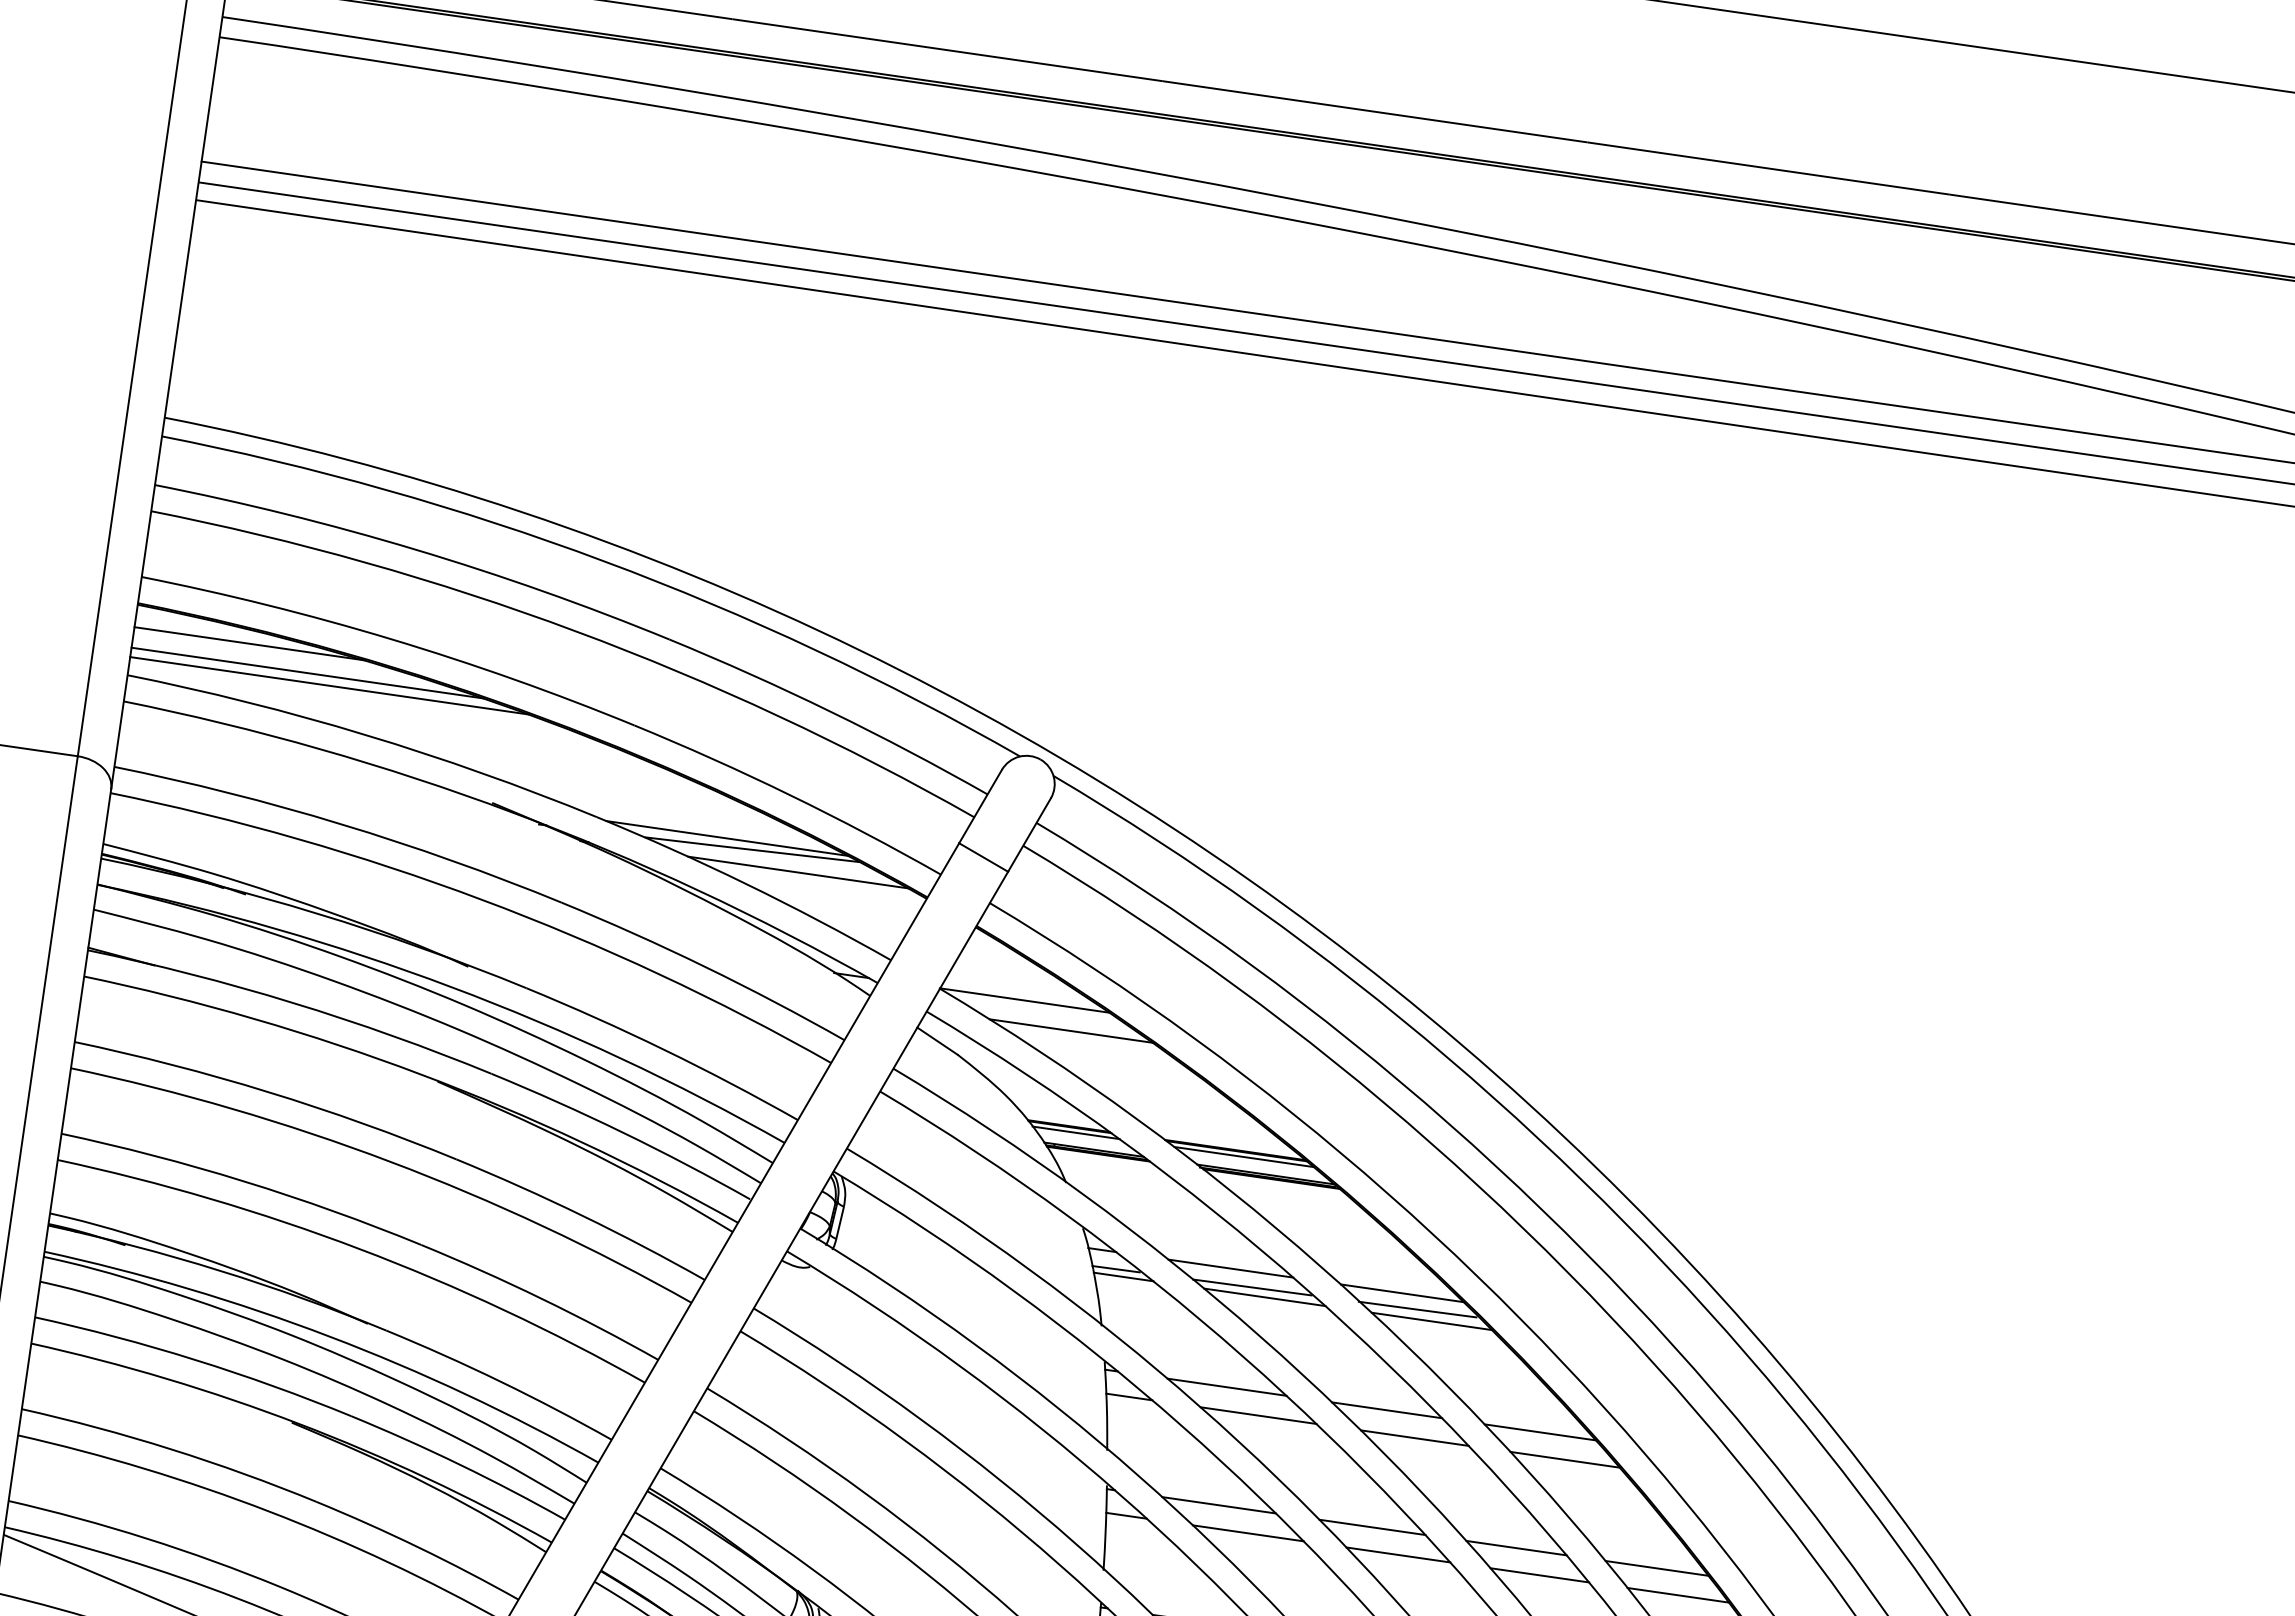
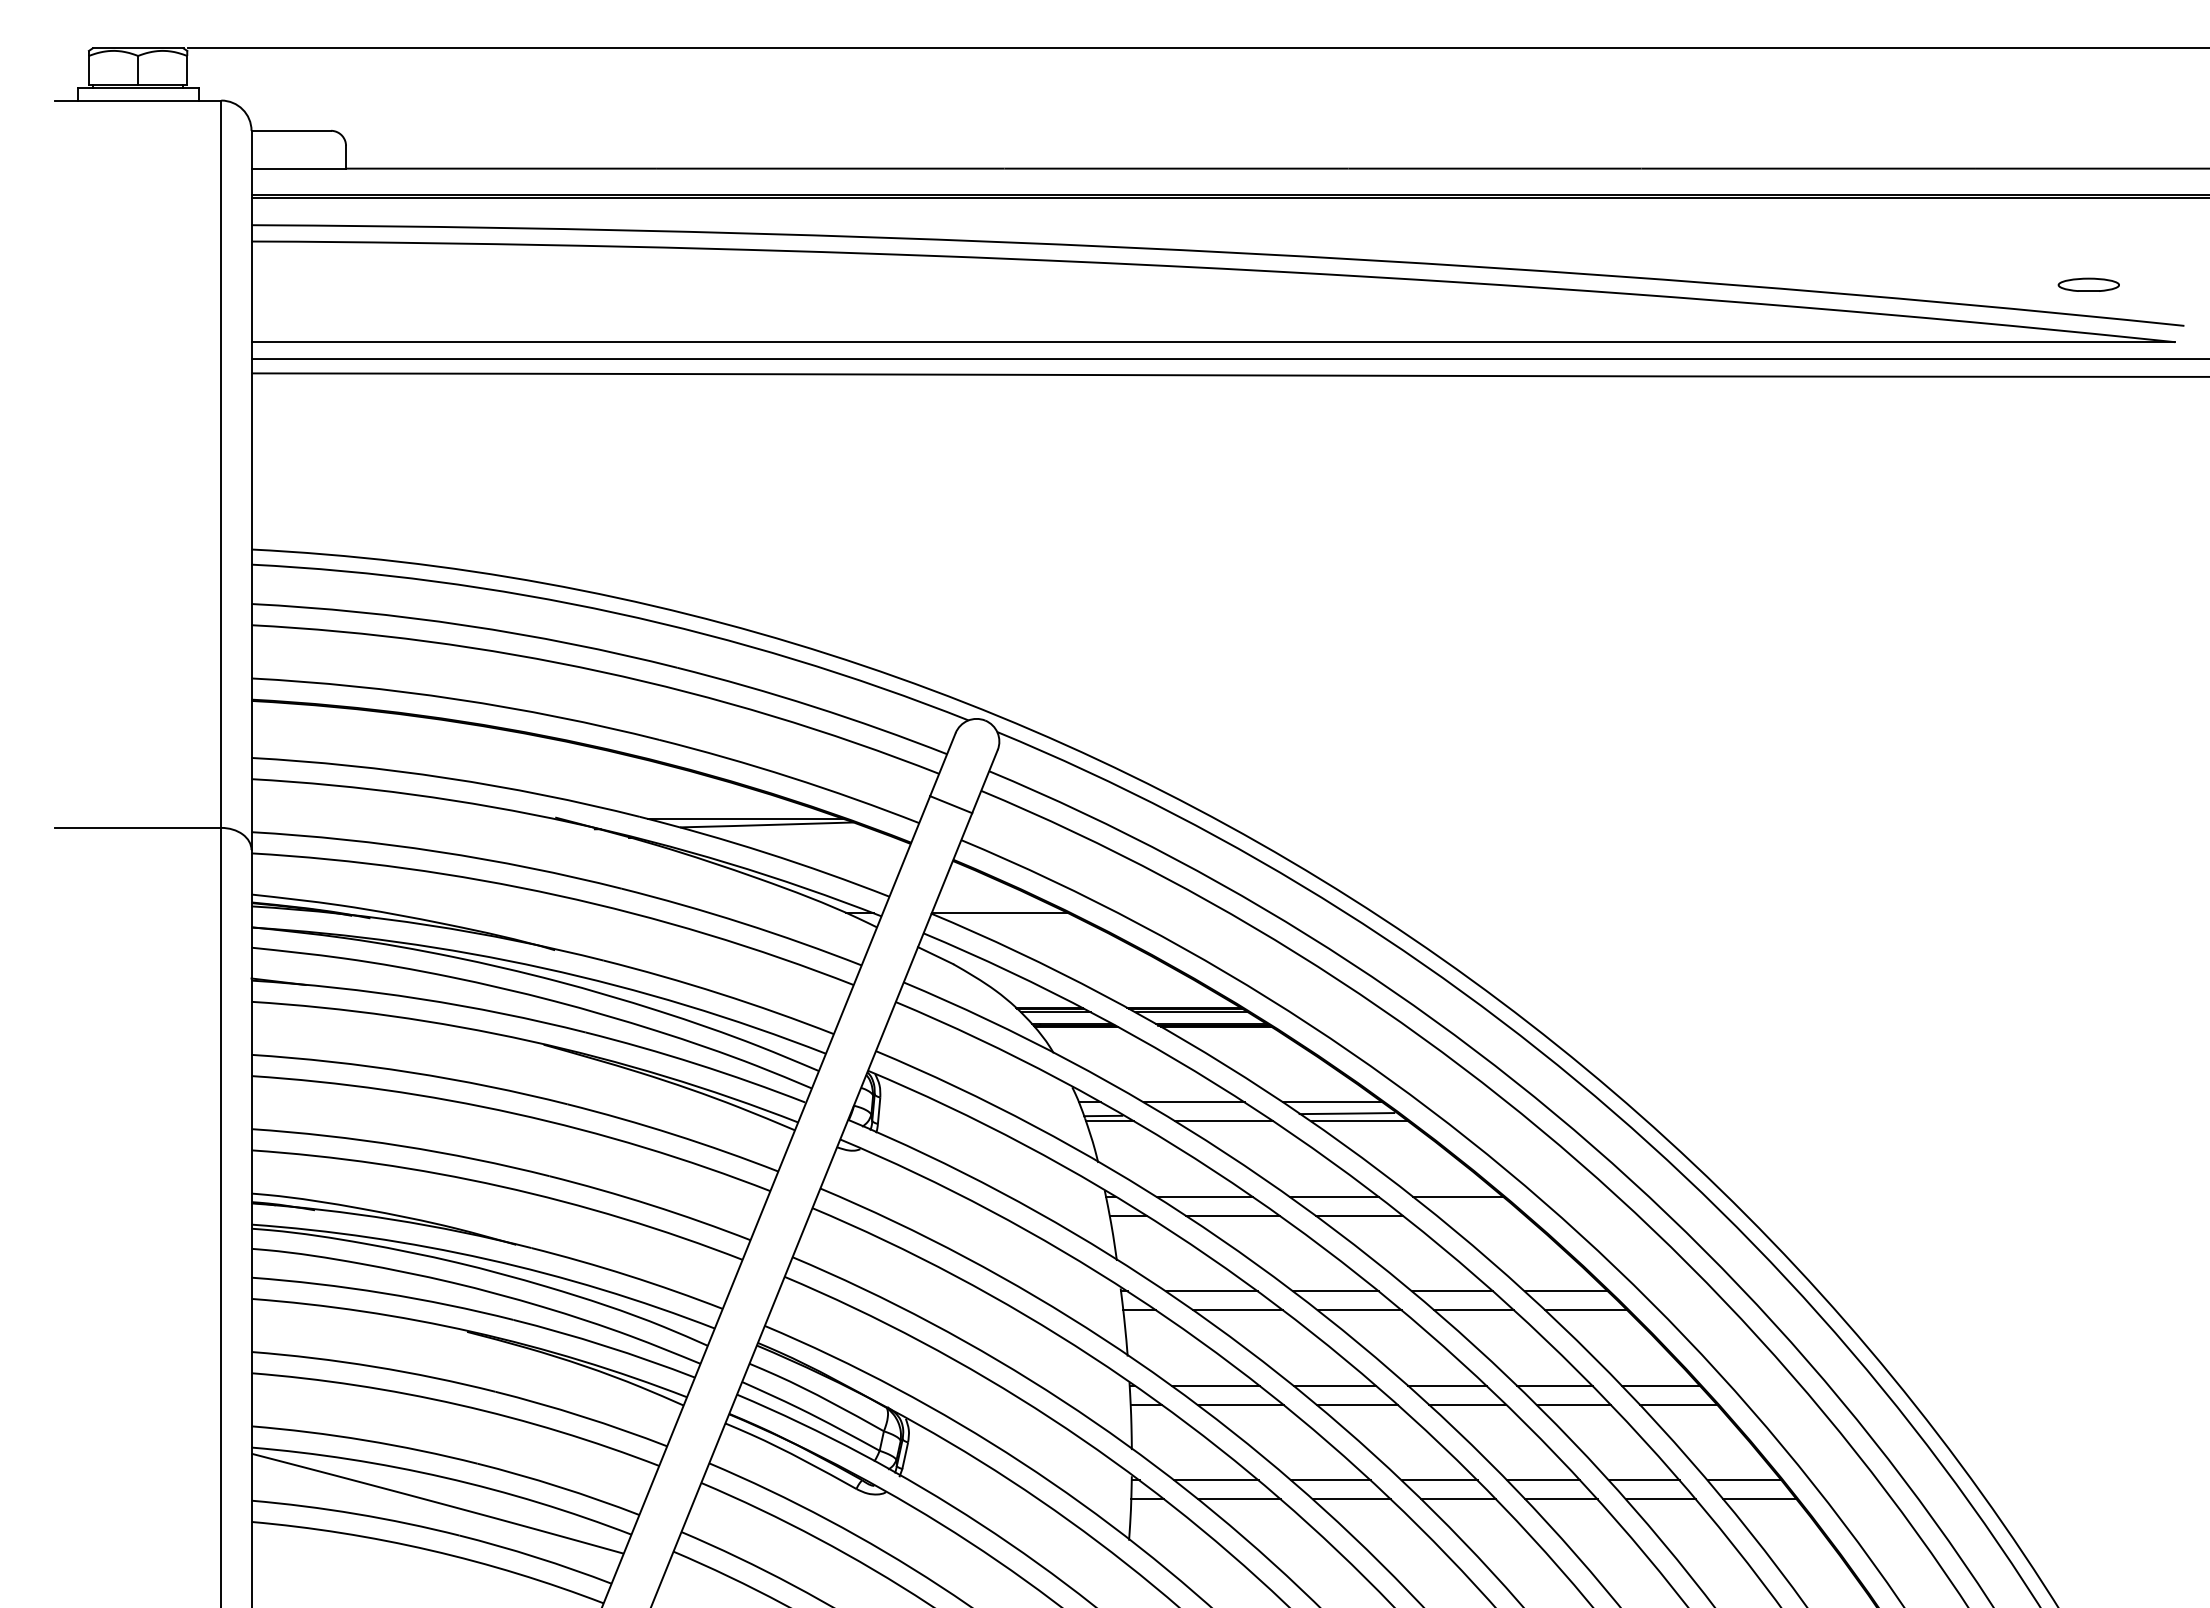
line: (248, 644) -> (343, 719), removed
line: (306, 672) -> (393, 735), removed
line: (329, 686) -> (412, 743), removed
line: (797, 872) -> (805, 837), removed
line: (1071, 1031) -> (1040, 932), removed
line: (1252, 1286) -> (1213, 1114), removed
line: (1564, 1459) -> (1480, 1215), removed

